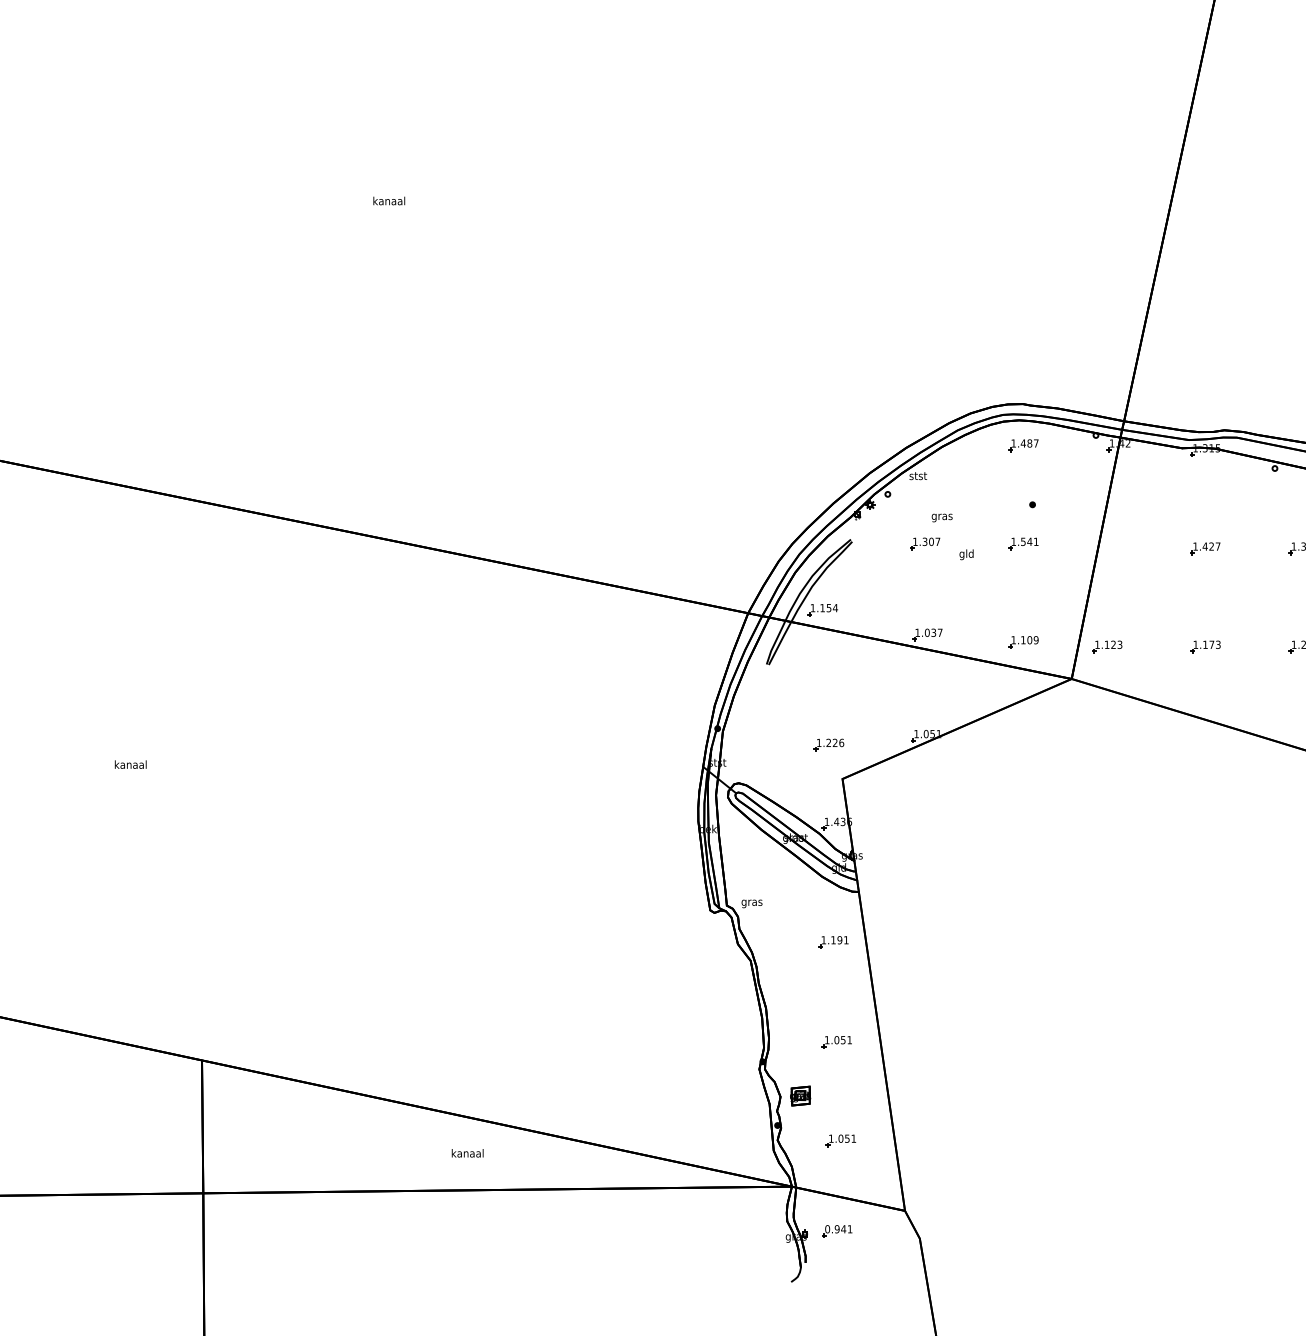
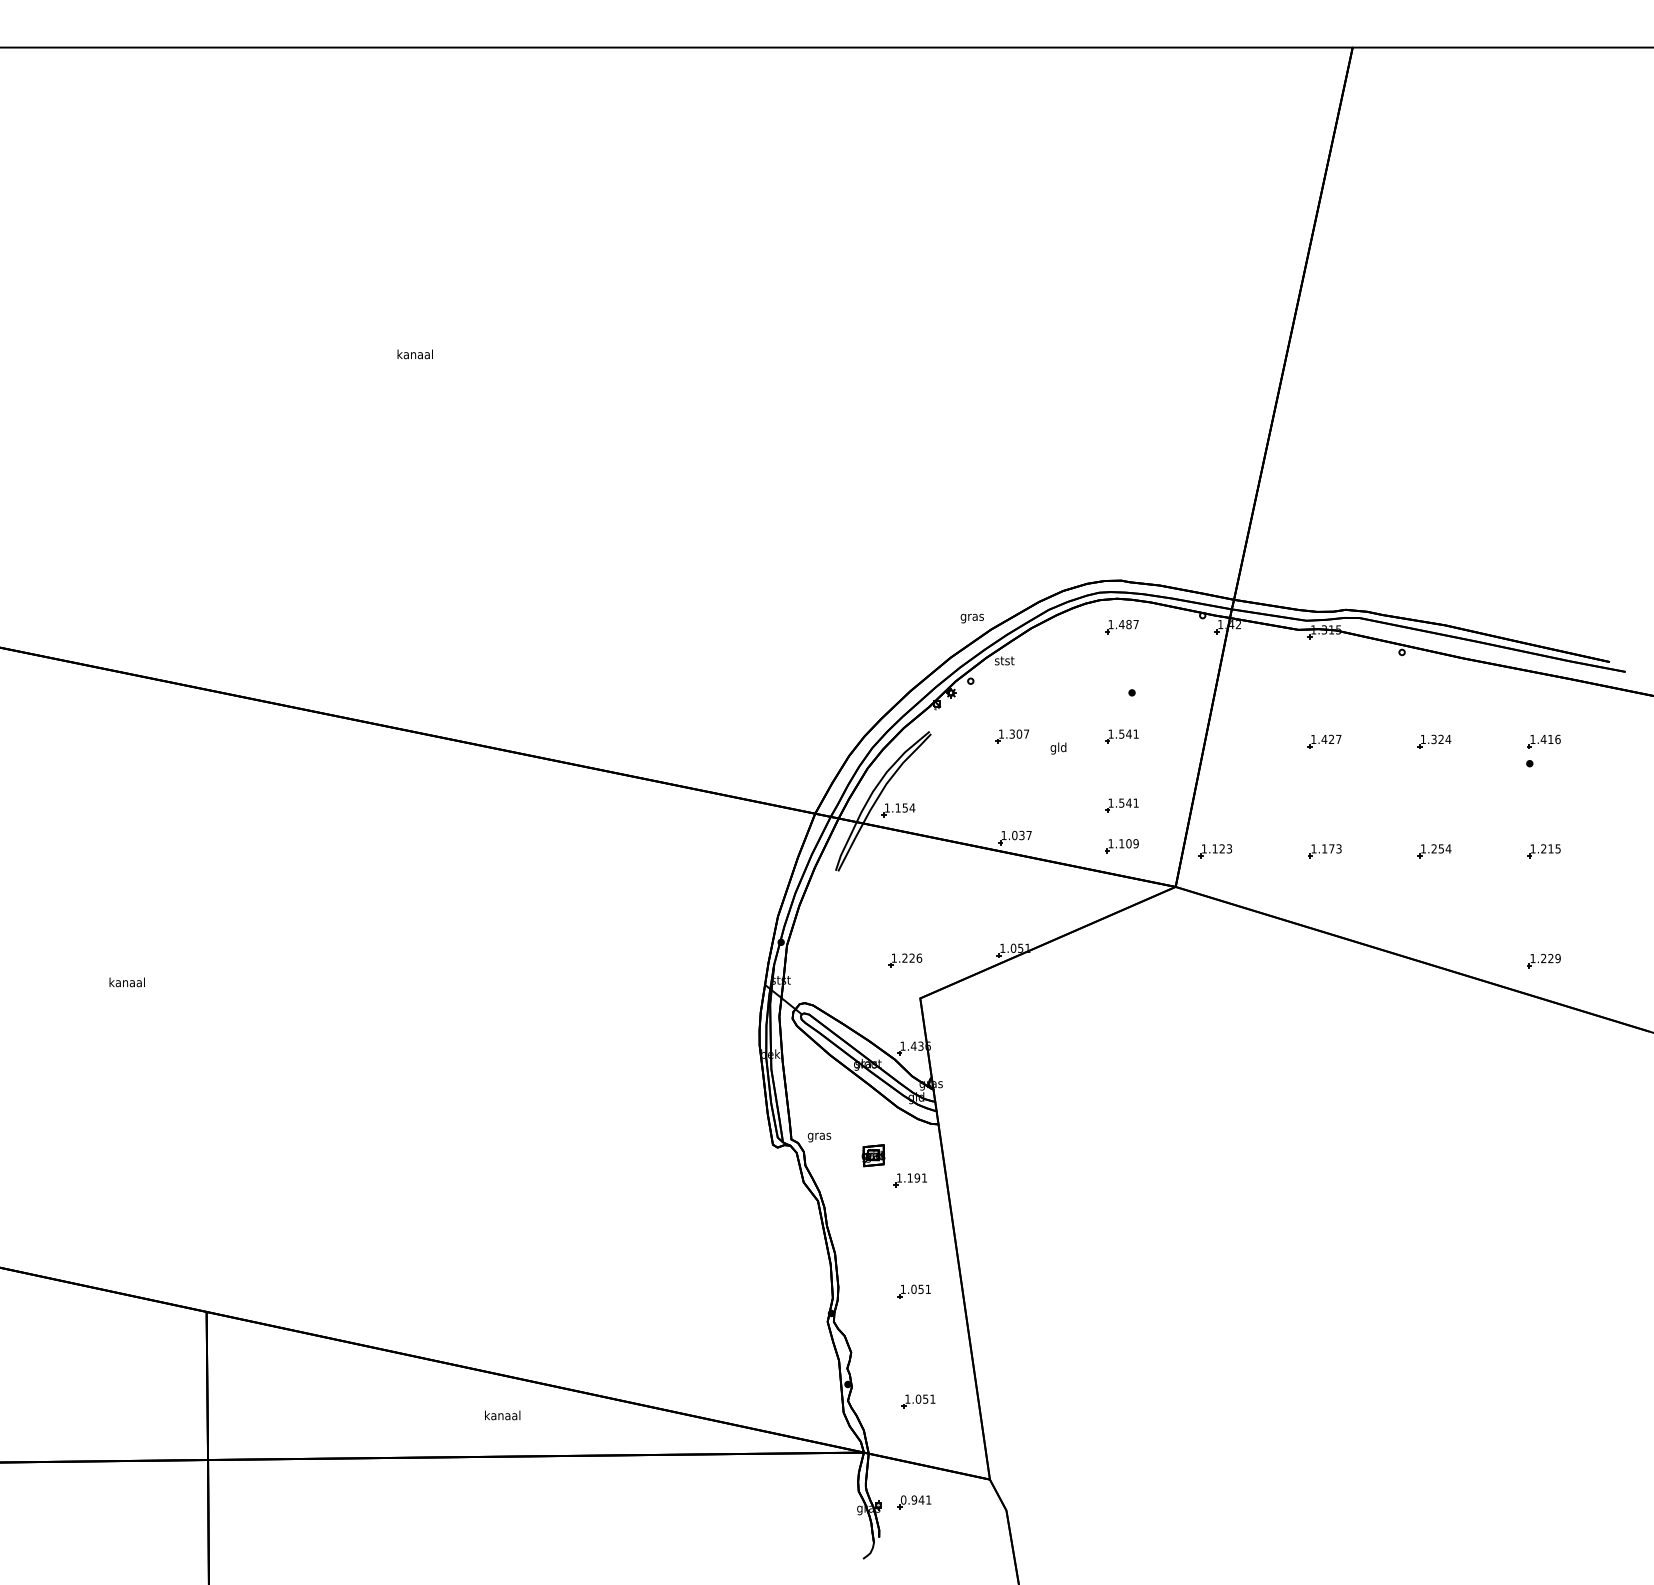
text: (941, 517) -> (971, 618), moved
part: (1023, 605) -> (1121, 805), added
part: (800, 1095) -> (873, 1155), moved

